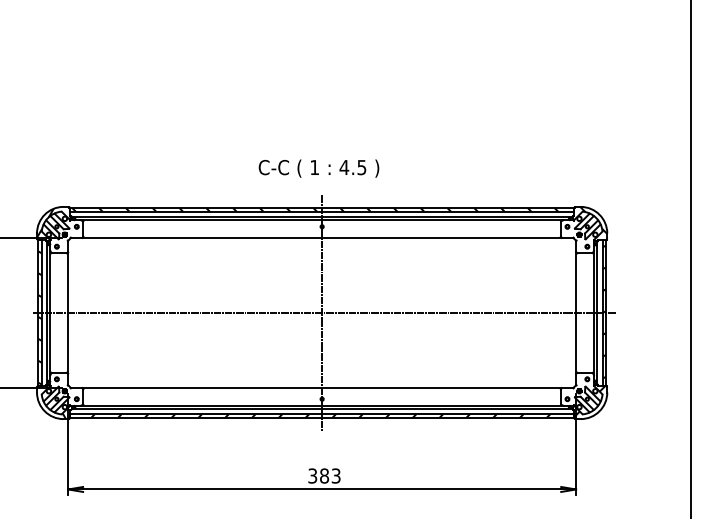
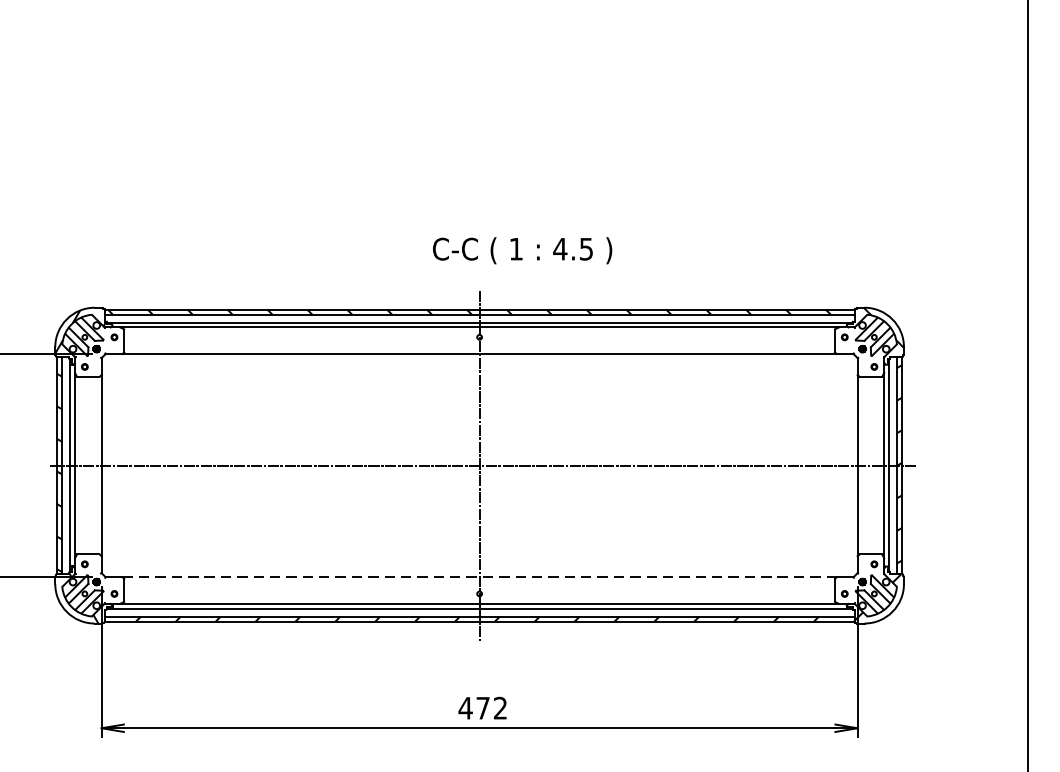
text: (318, 168) -> (521, 250), moved
line: (321, 387) -> (478, 576), solid -> dashed
text: (323, 475) -> (481, 707), 383 -> 472

